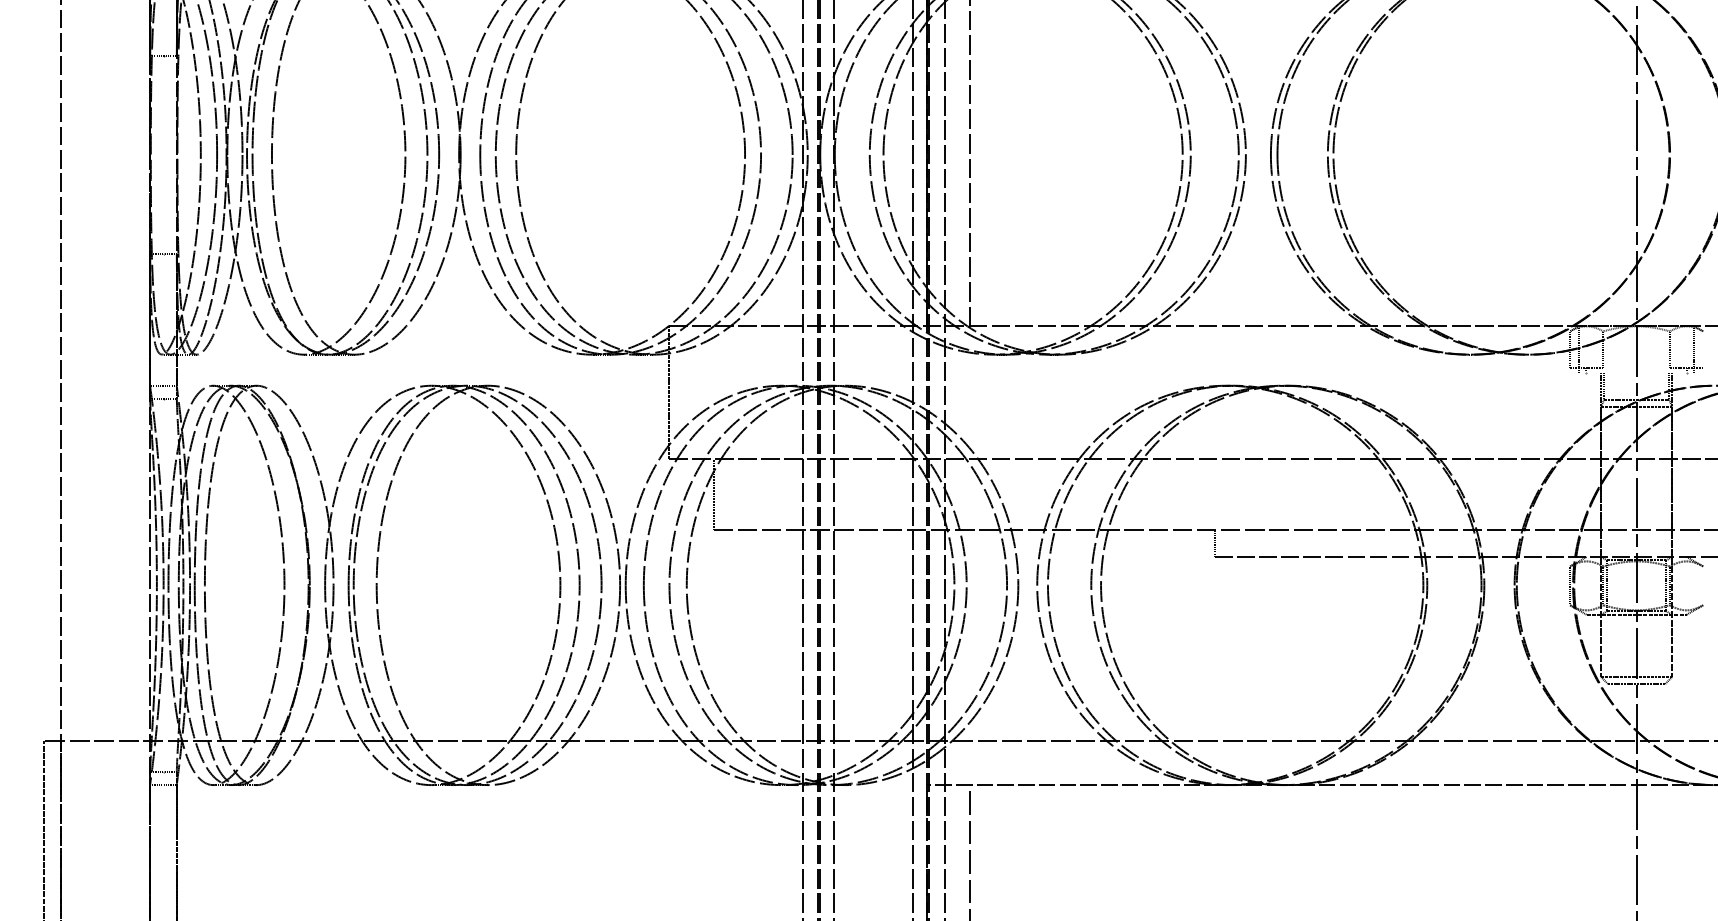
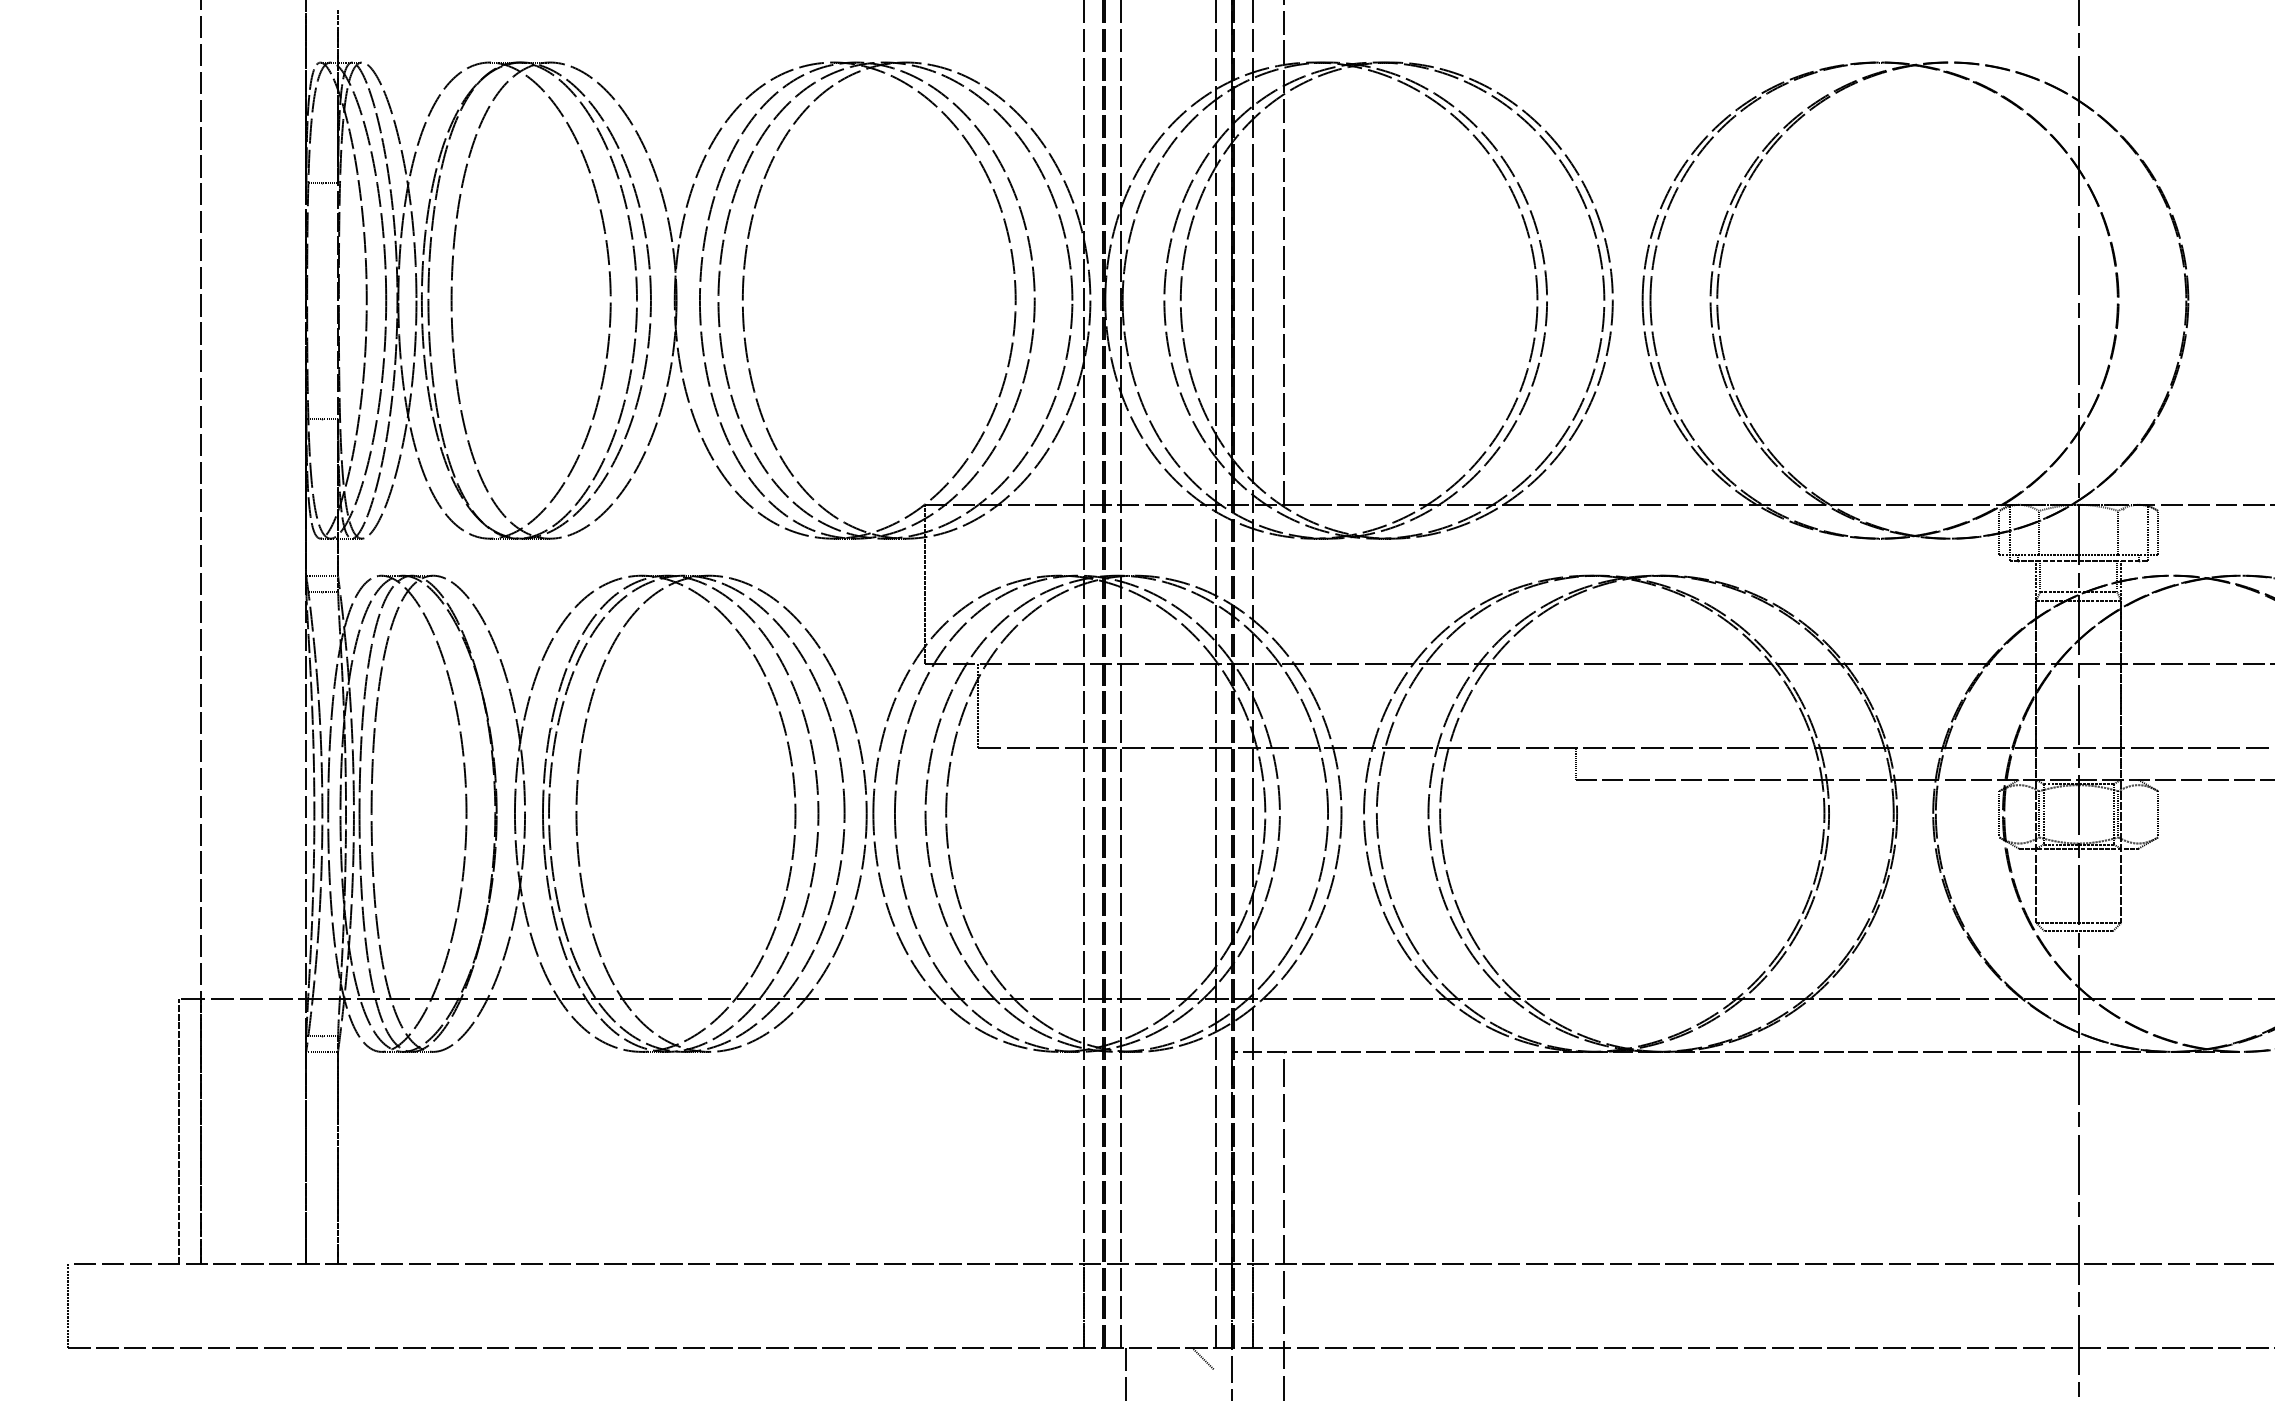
line: (1703, 349) -> (2158, 532), added
line: (1636, 367) -> (2078, 554), added
line: (1636, 372) -> (2078, 560), added
line: (1703, 586) -> (2158, 814), added

